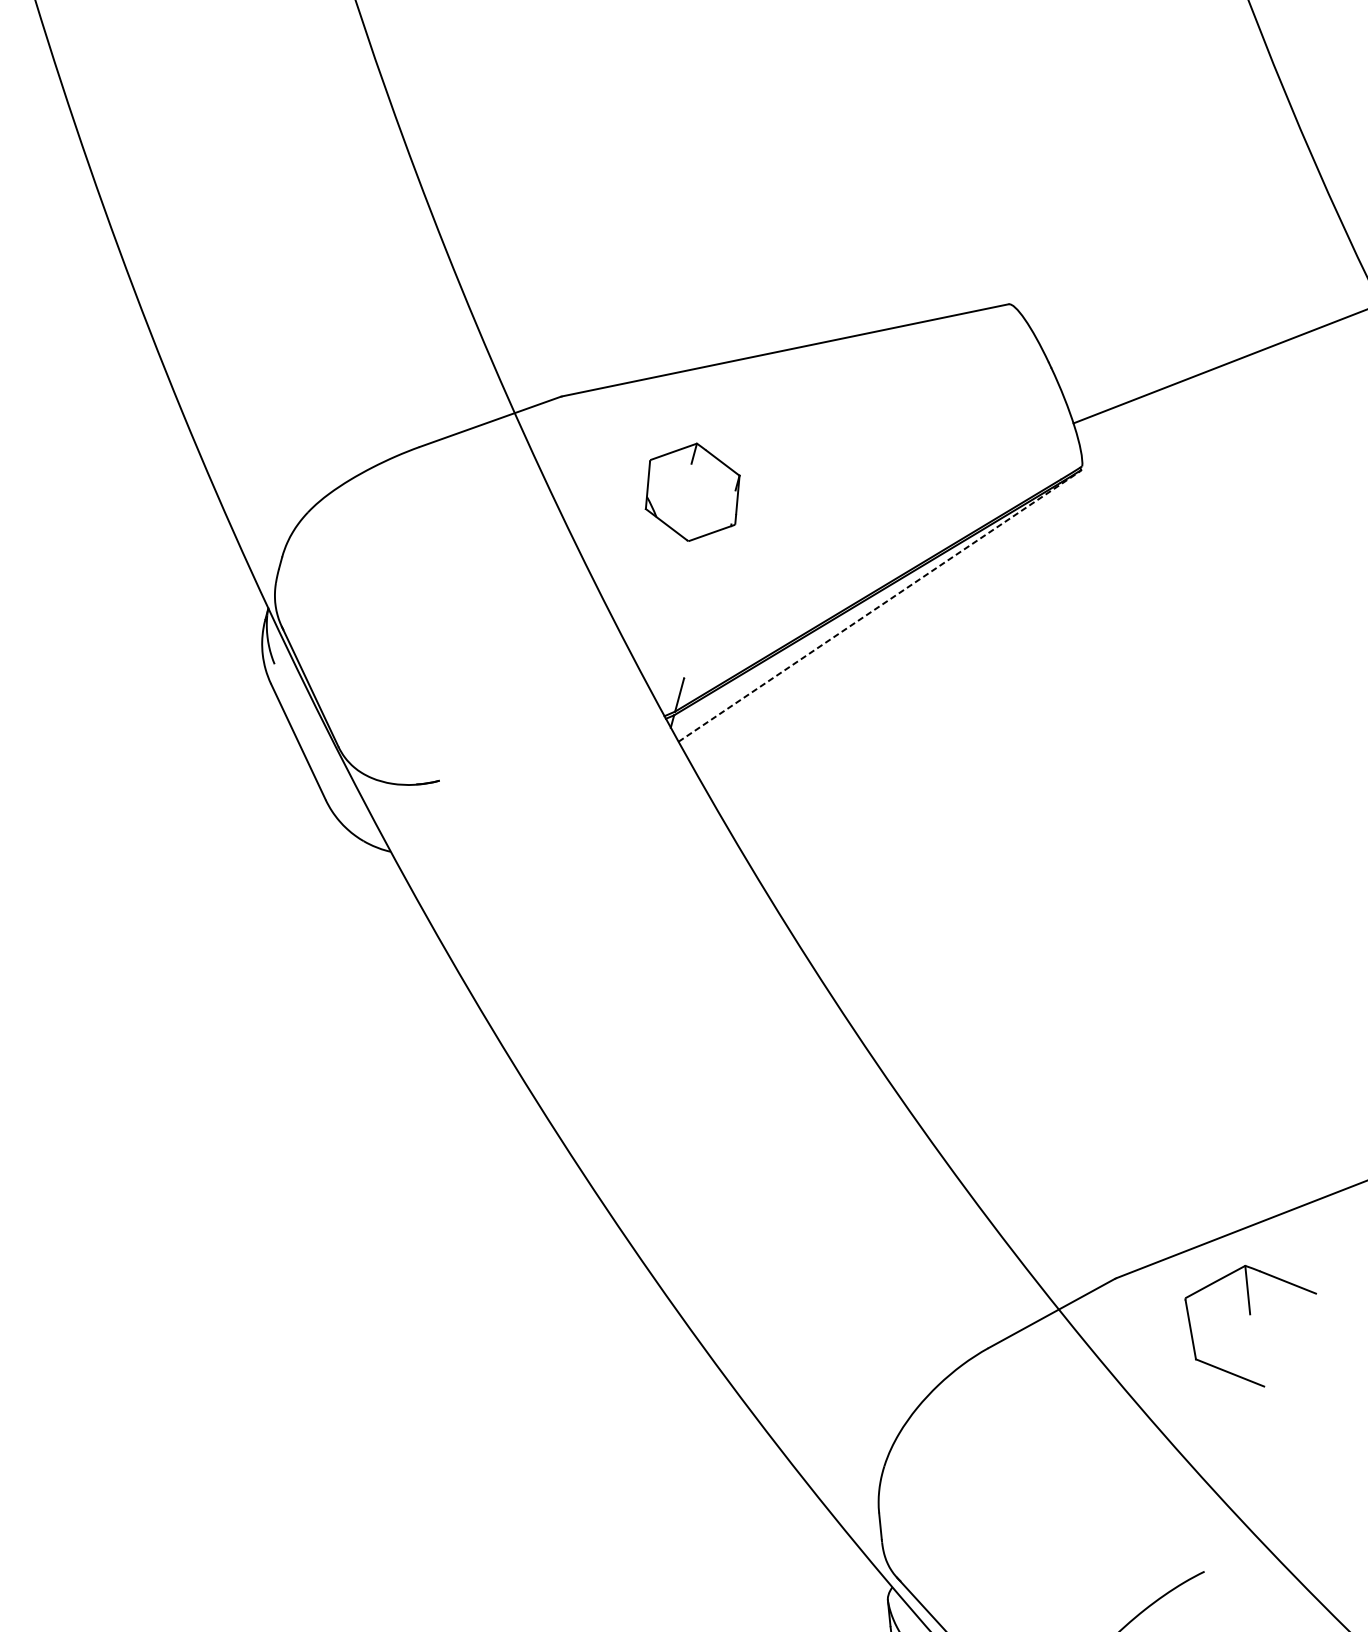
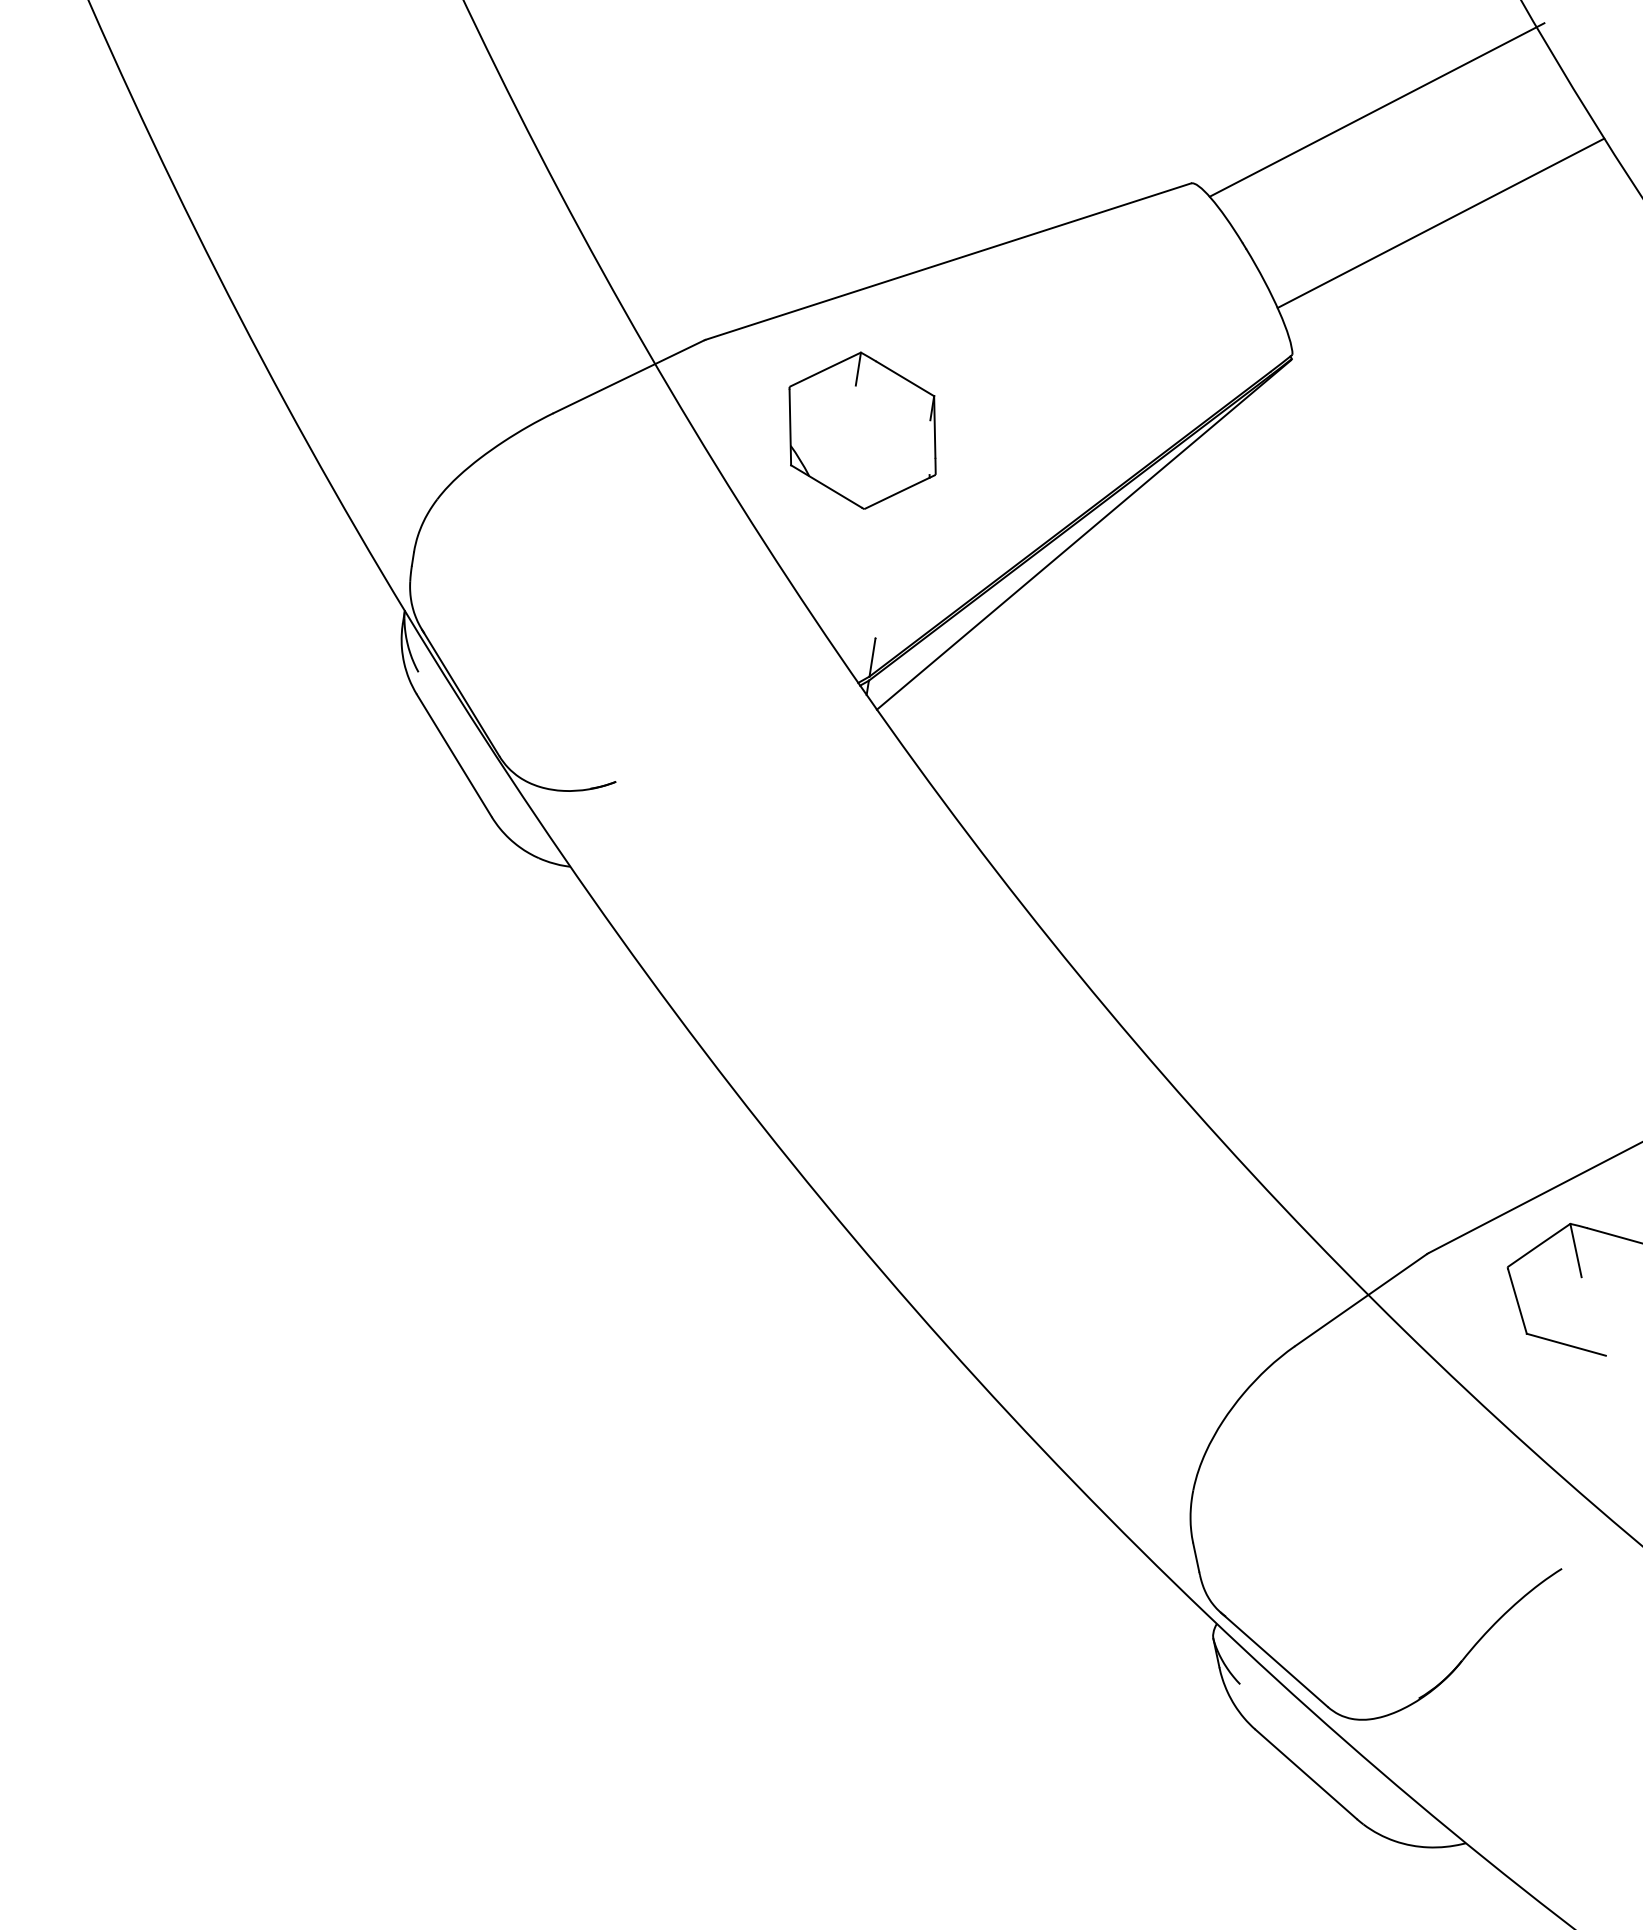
line: (1180, 256) -> (1376, 109), added
part: (692, 492) -> (862, 430), size x1.43
line: (878, 606) -> (1083, 535), dashed -> solid

